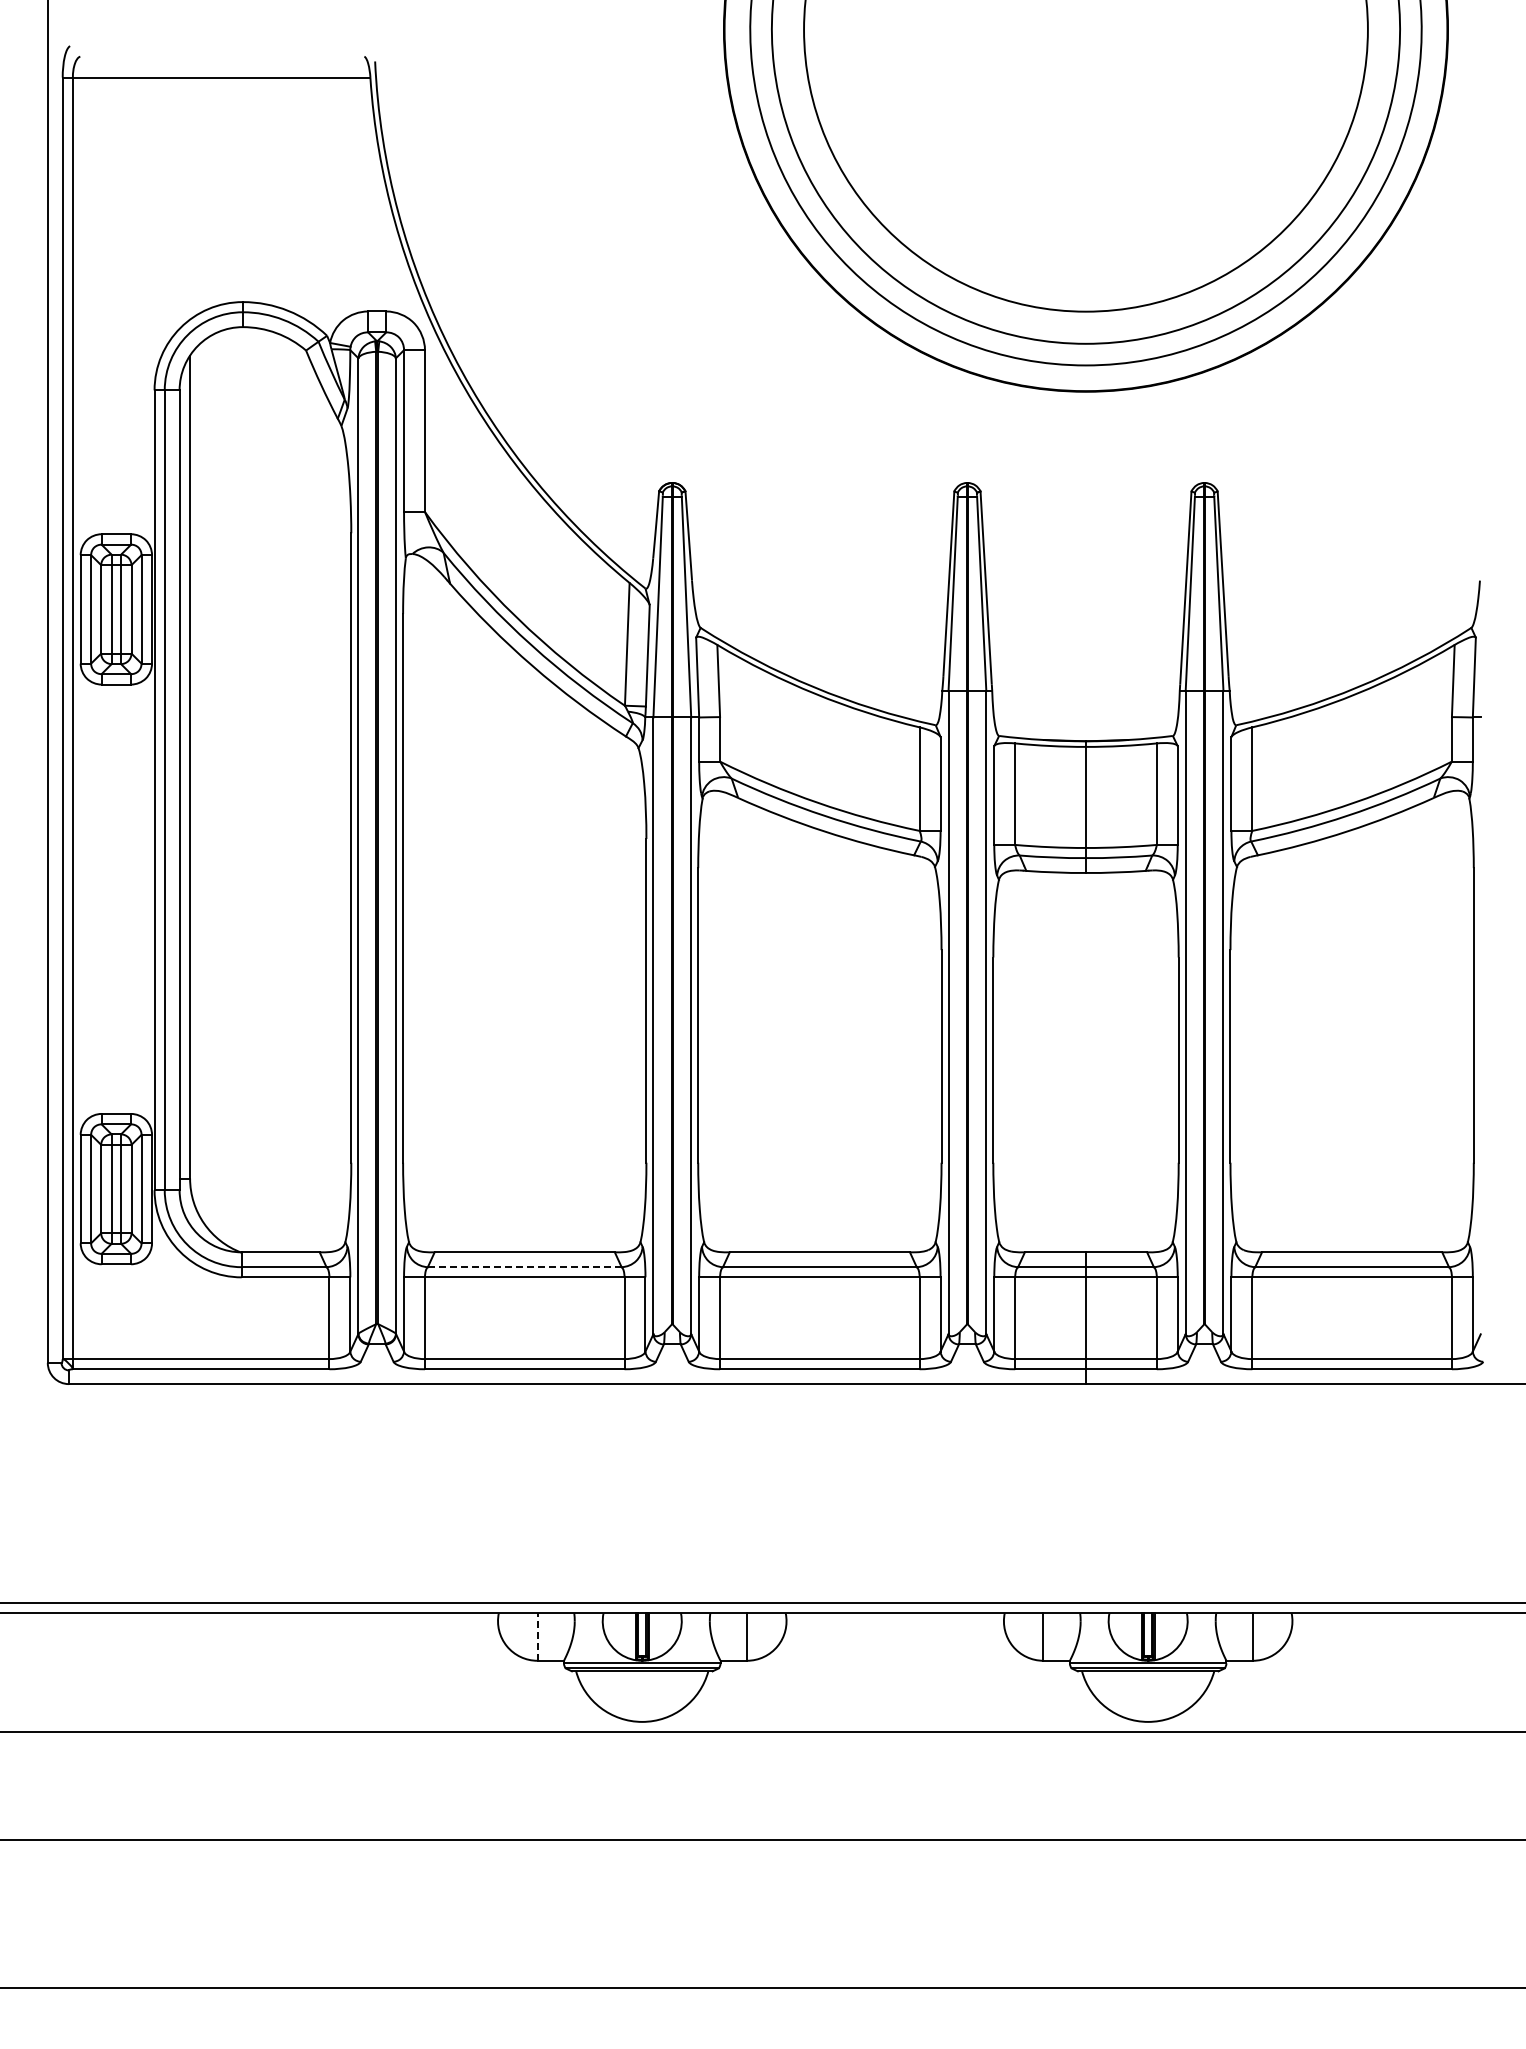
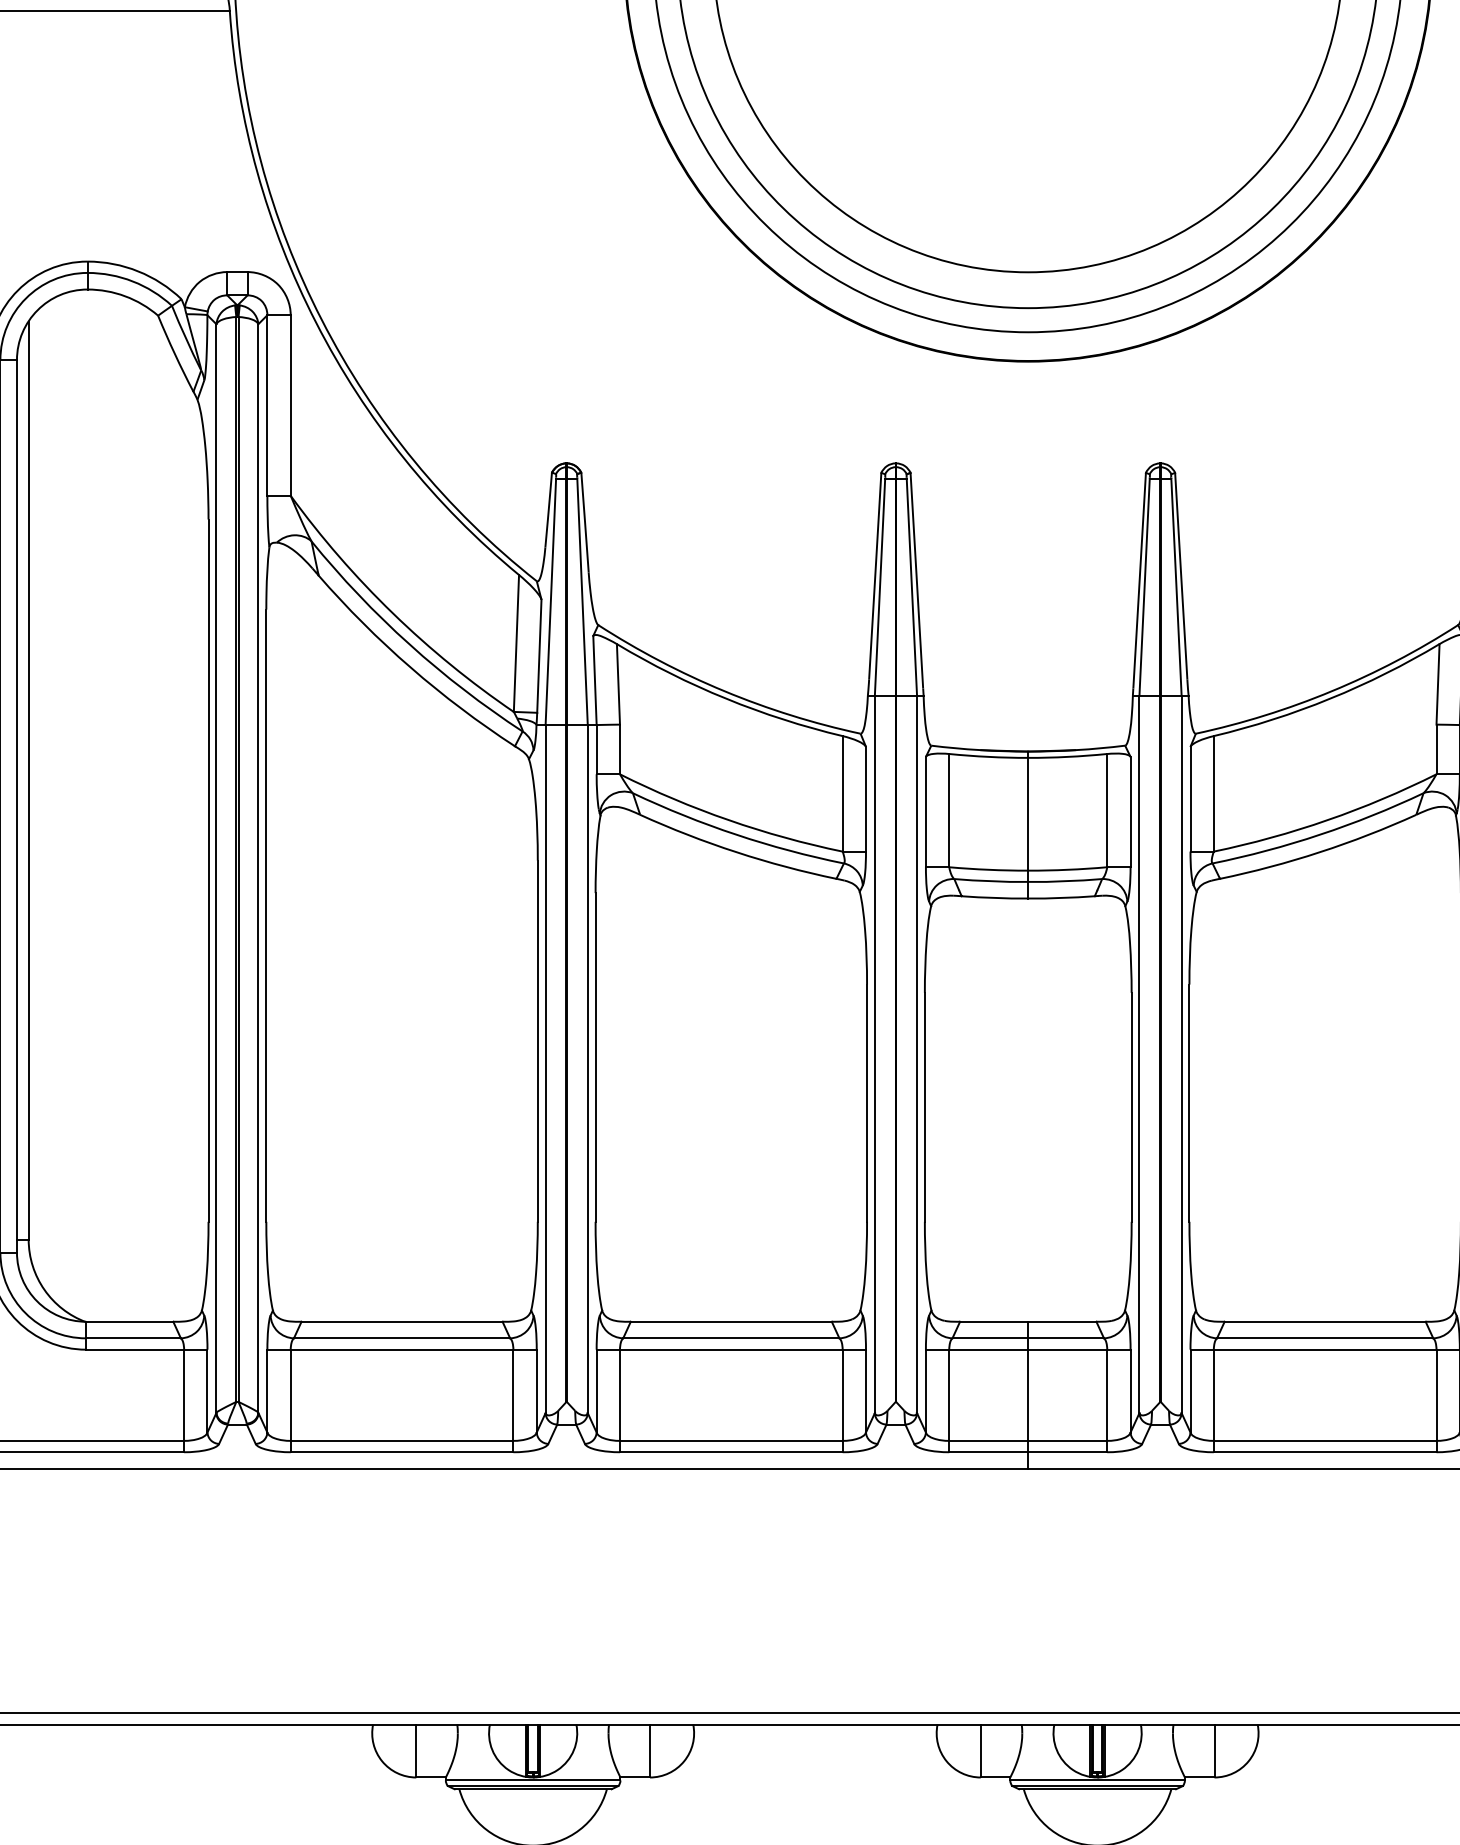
line: (524, 1267) -> (401, 1338), dashed -> solid
line: (537, 1637) -> (416, 1751), dashed -> solid

